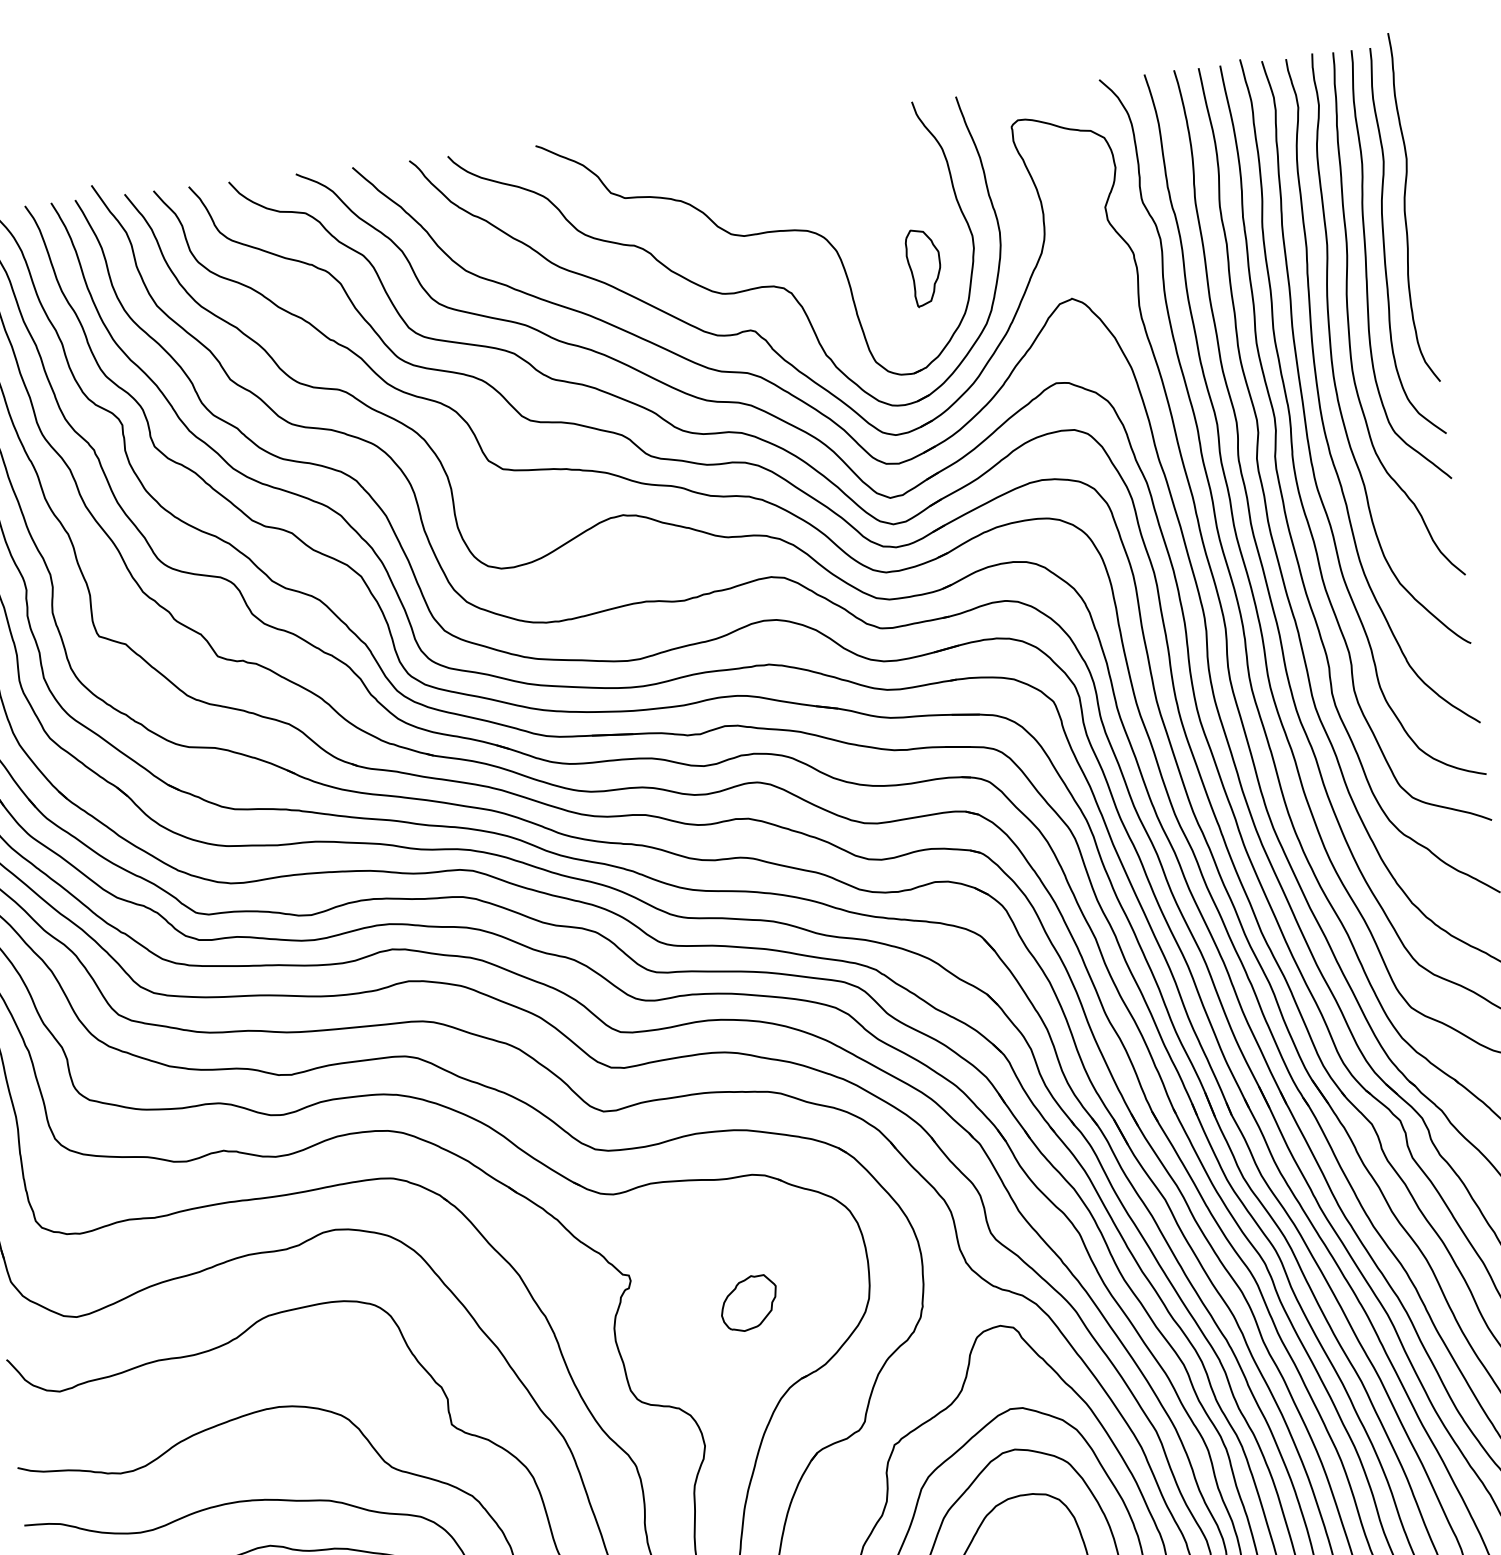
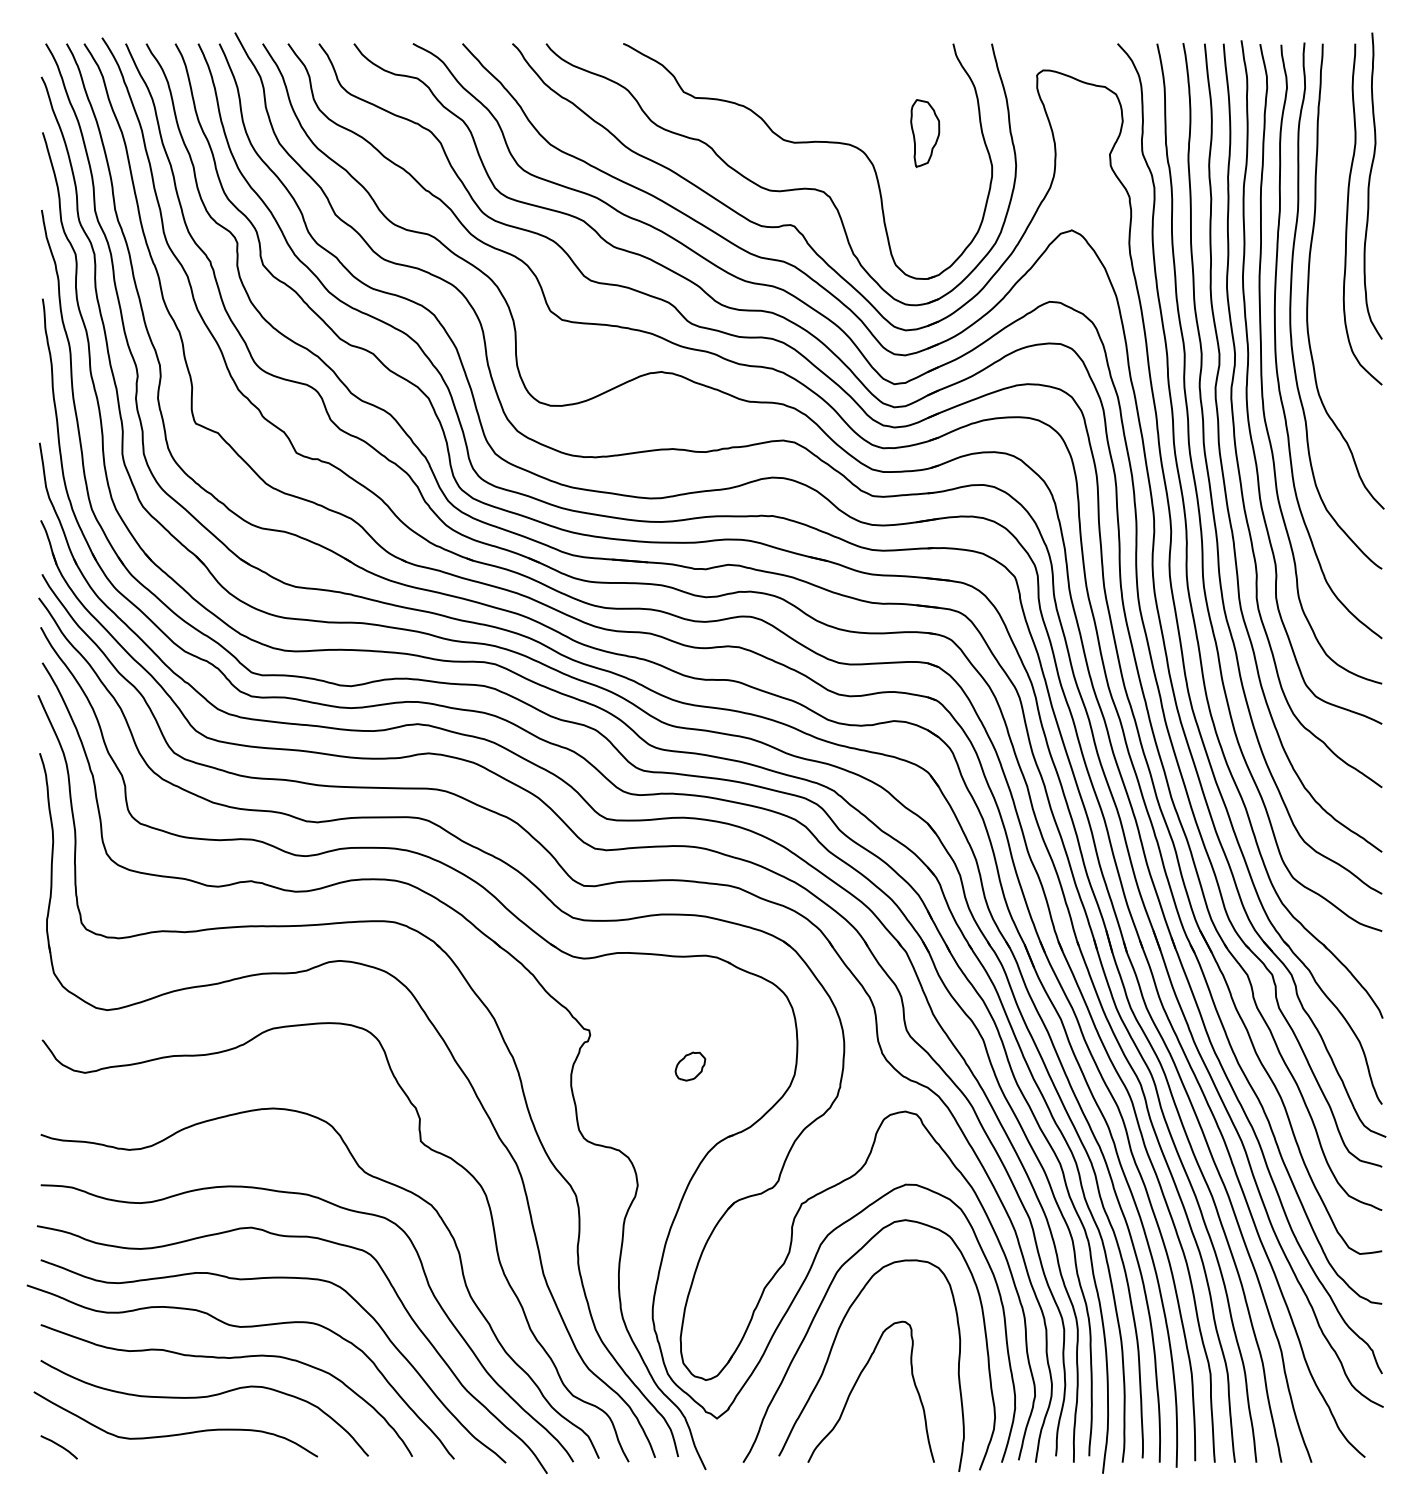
part: (924, 267) -> (925, 133), moved
curve: (1367, 267) -> (1330, 233), removed
part: (749, 1303) -> (690, 1066), size x0.6

